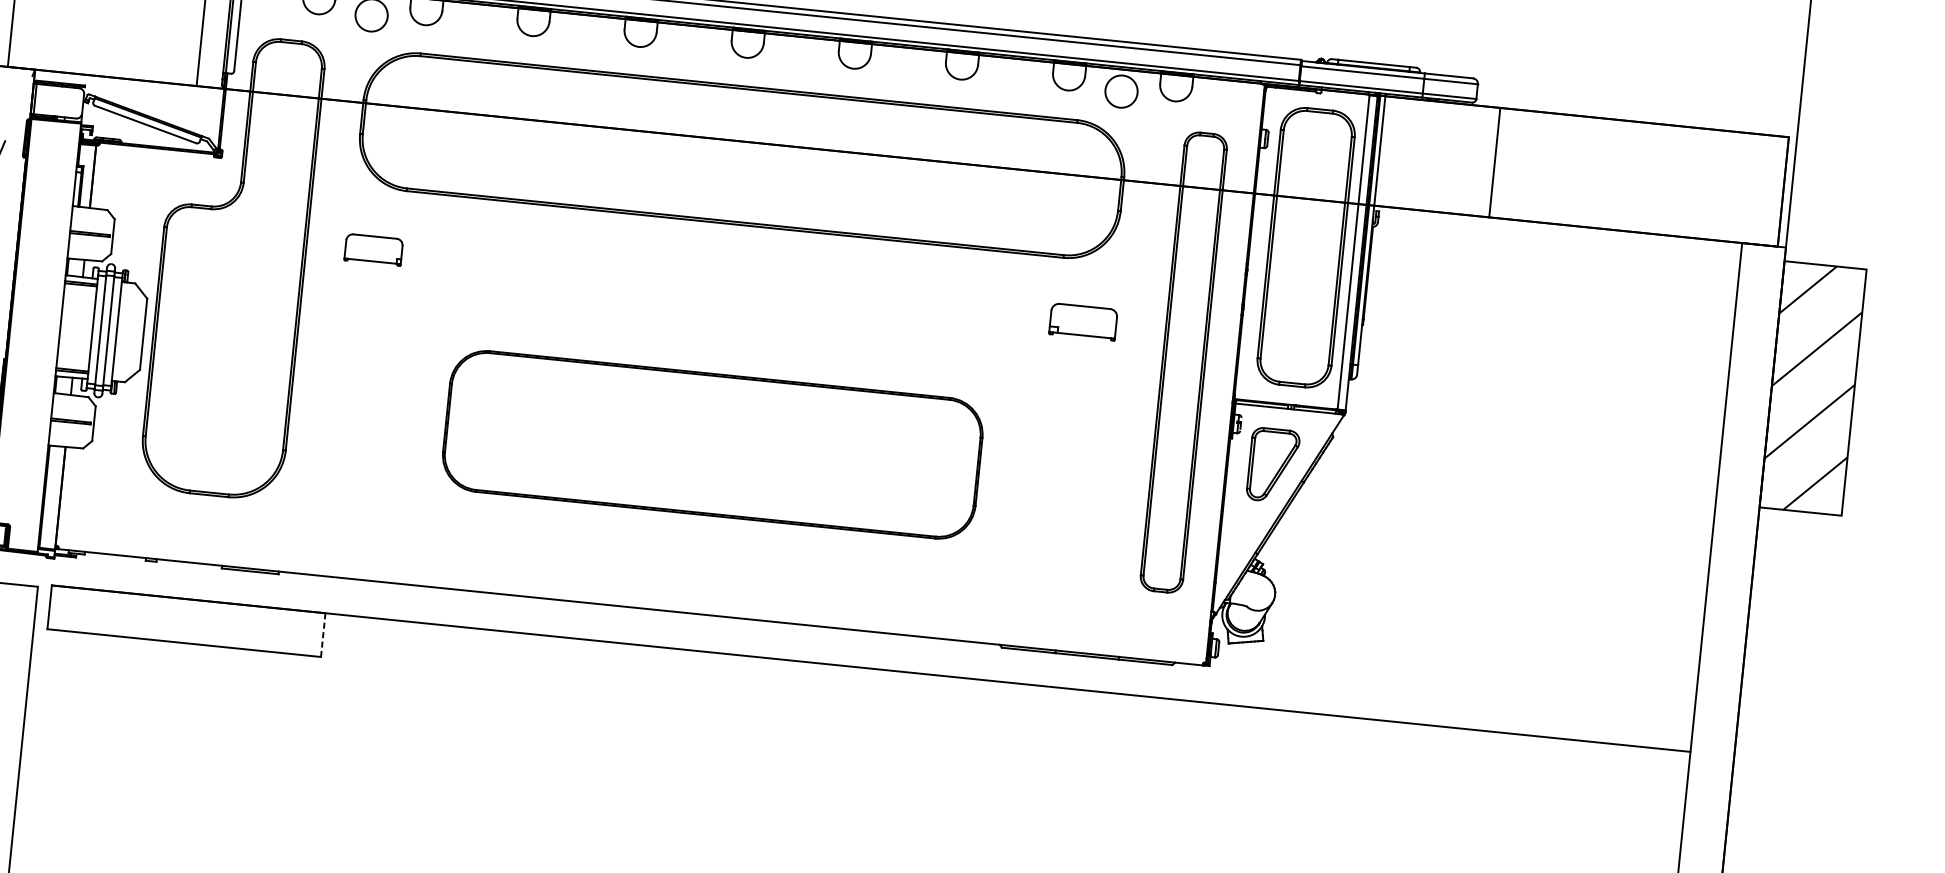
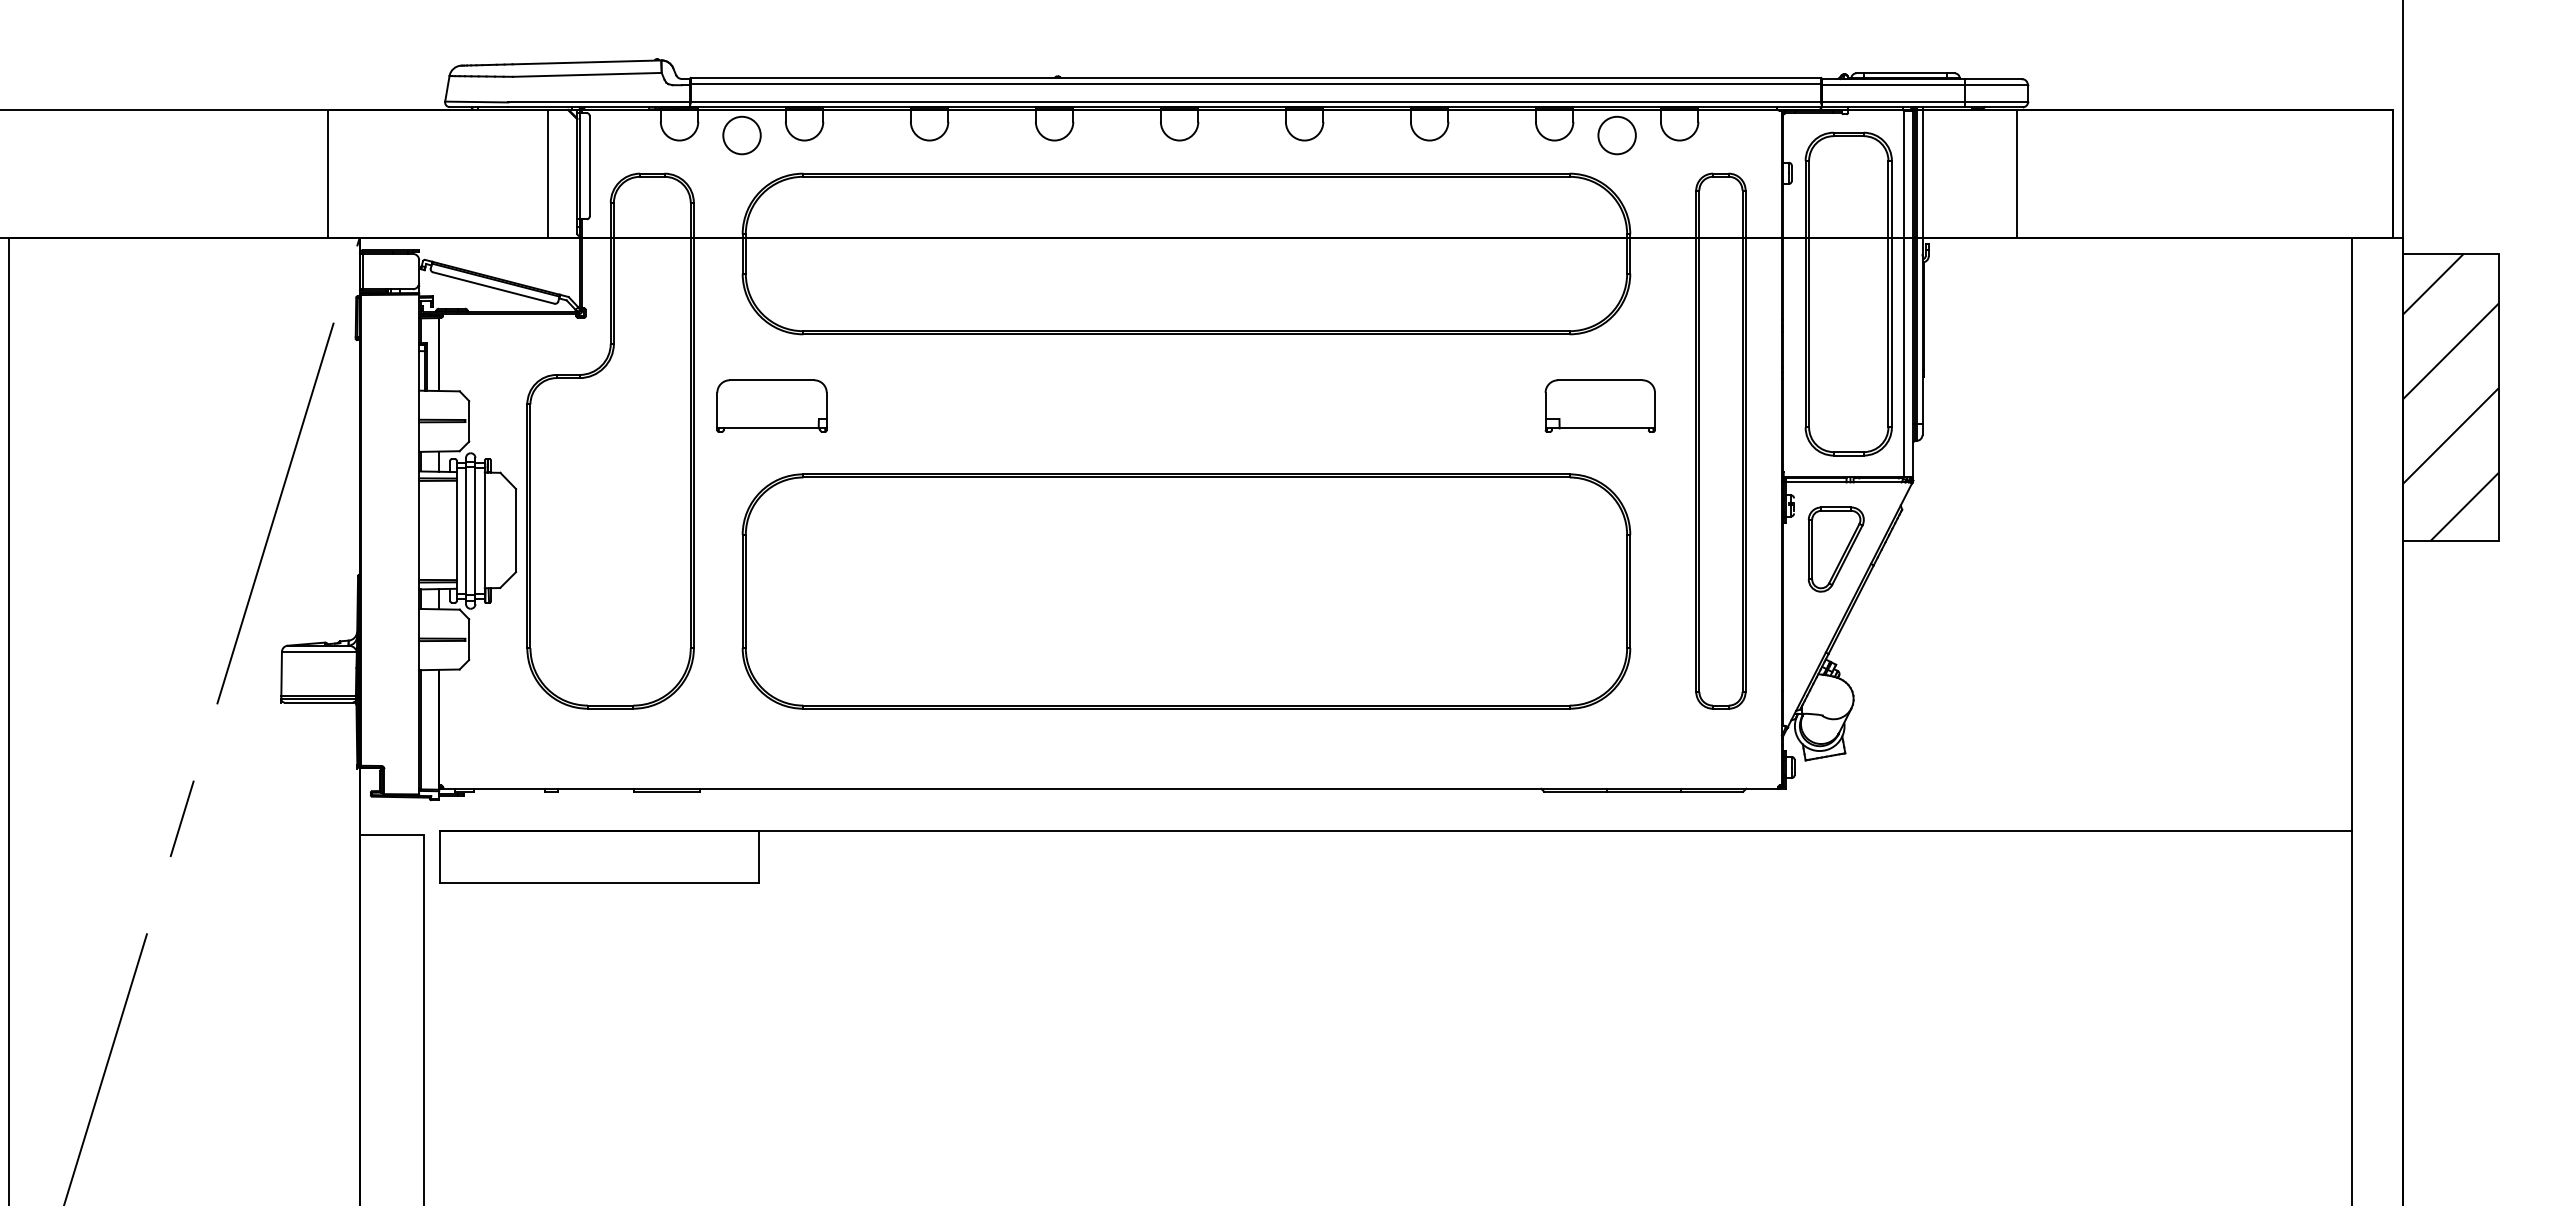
line: (1494, 162) -> (2016, 173), moved
part: (373, 249) -> (771, 405), size x1.67
part: (1082, 321) -> (1599, 405), size x1.43
part: (712, 444) -> (1186, 591), size x1.43
line: (322, 634) -> (758, 856), dashed -> solid

